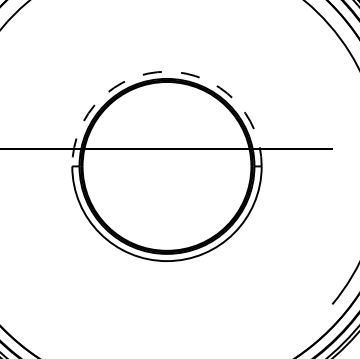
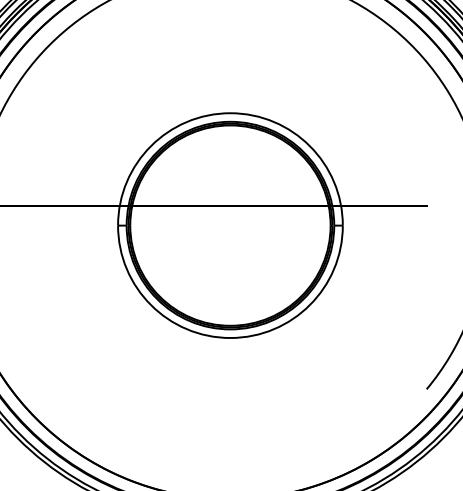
arc: (167, 71) -> (230, 113), dashed -> solid

